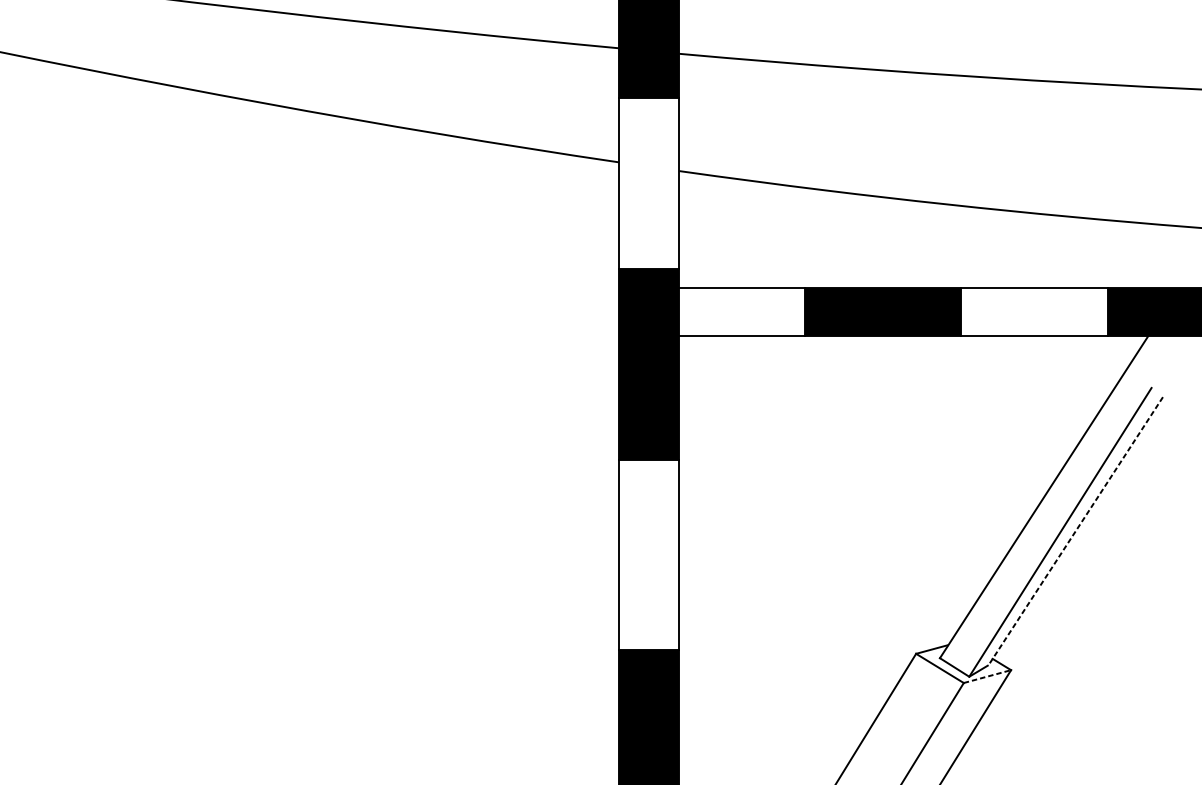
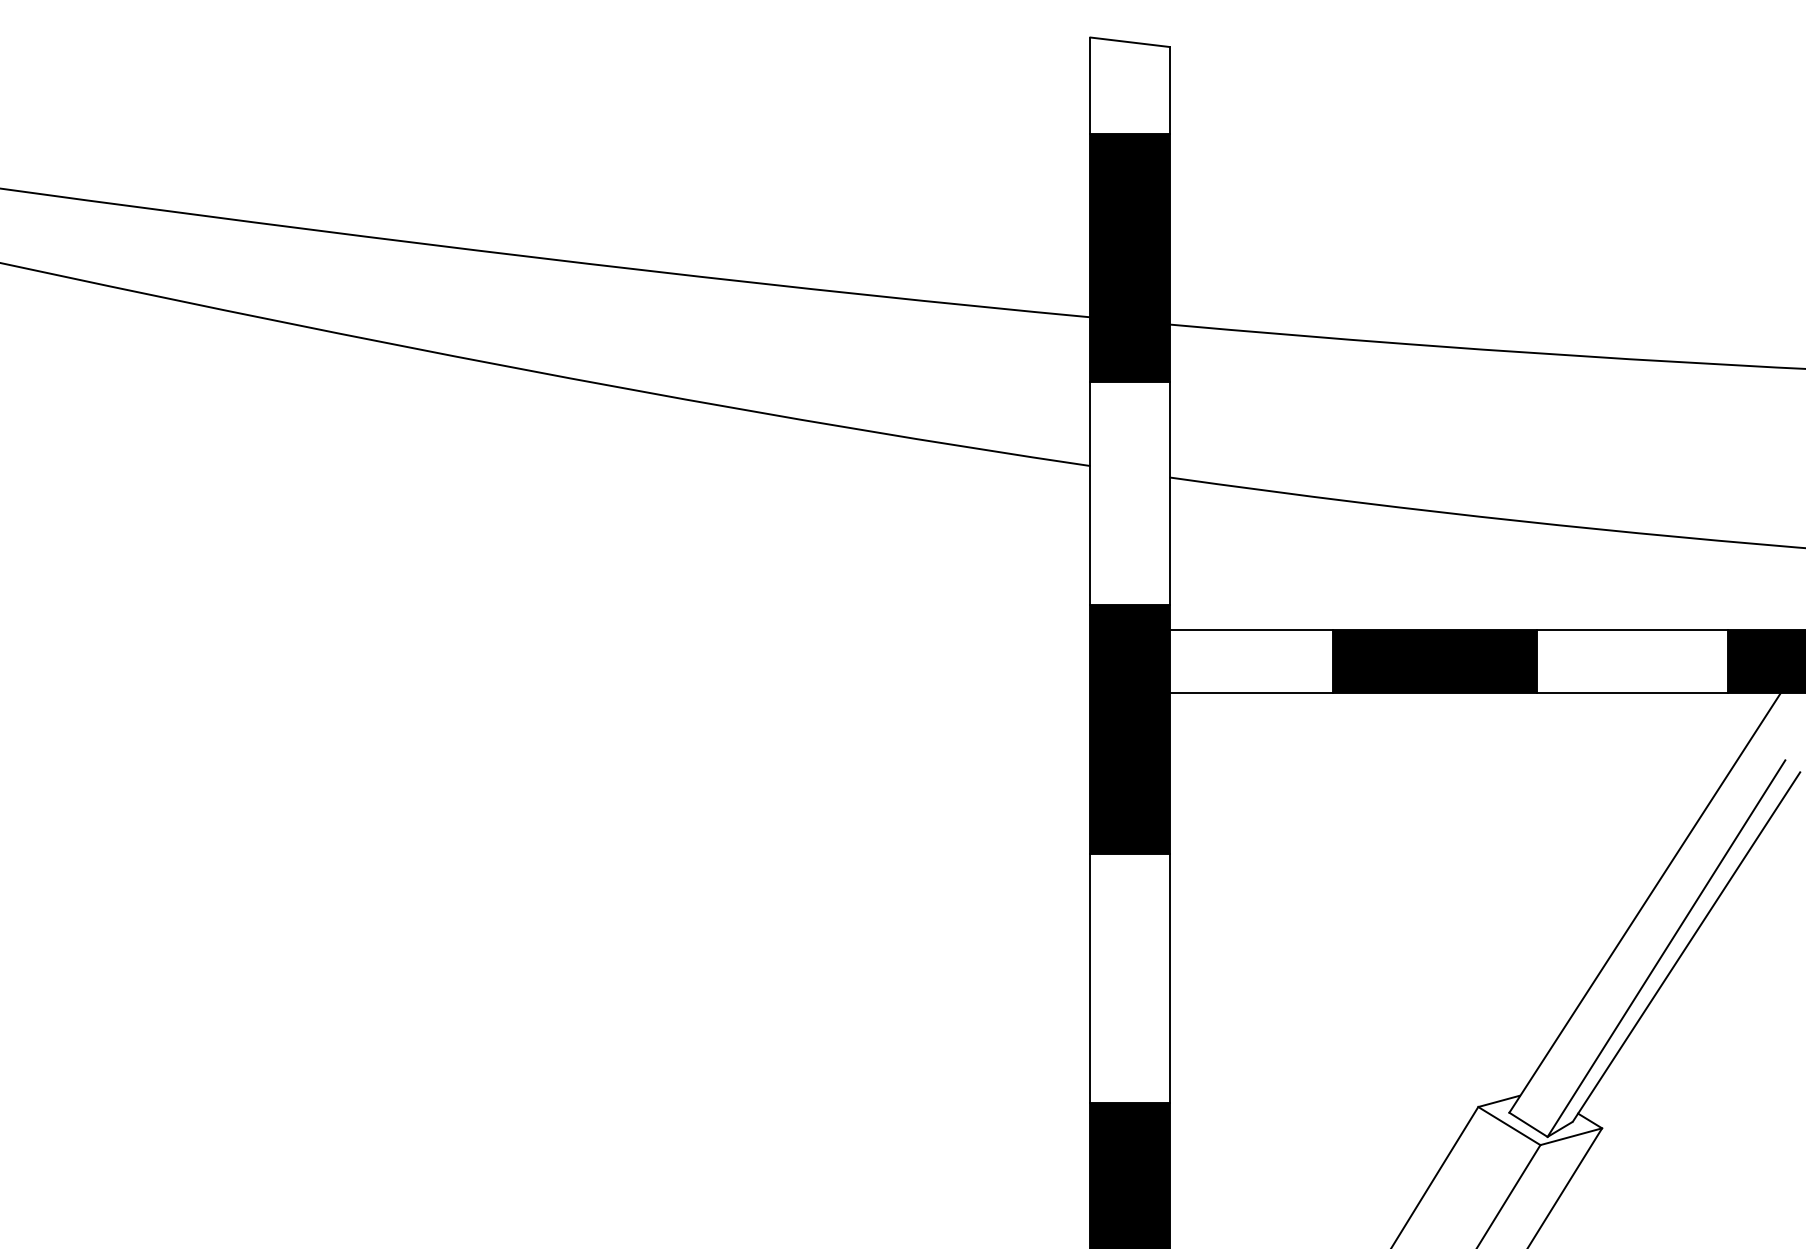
line: (1075, 531) -> (1686, 947), dashed -> solid
line: (987, 676) -> (1571, 1136), dashed -> solid

